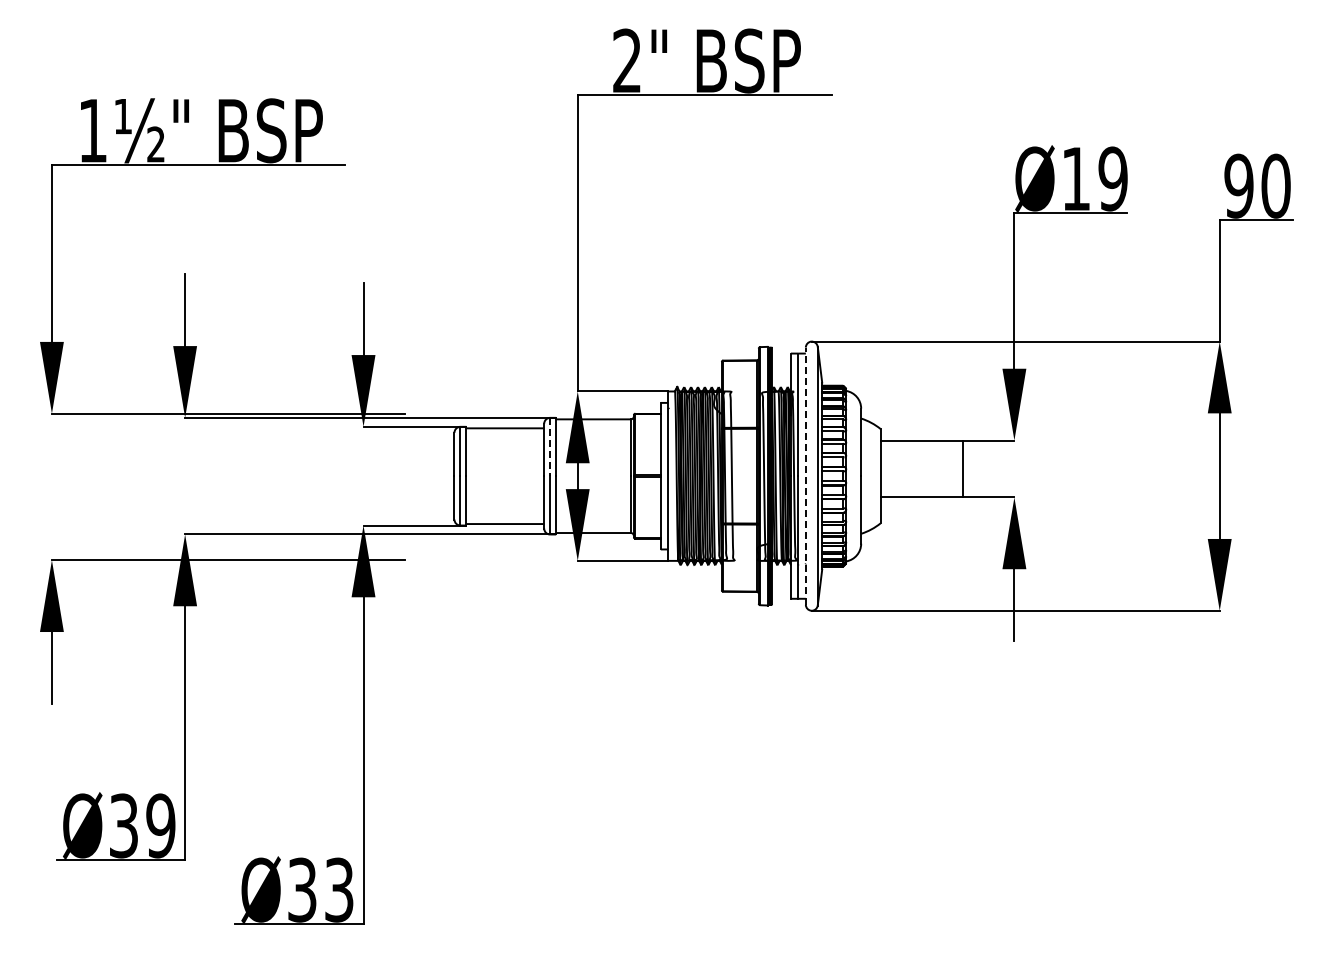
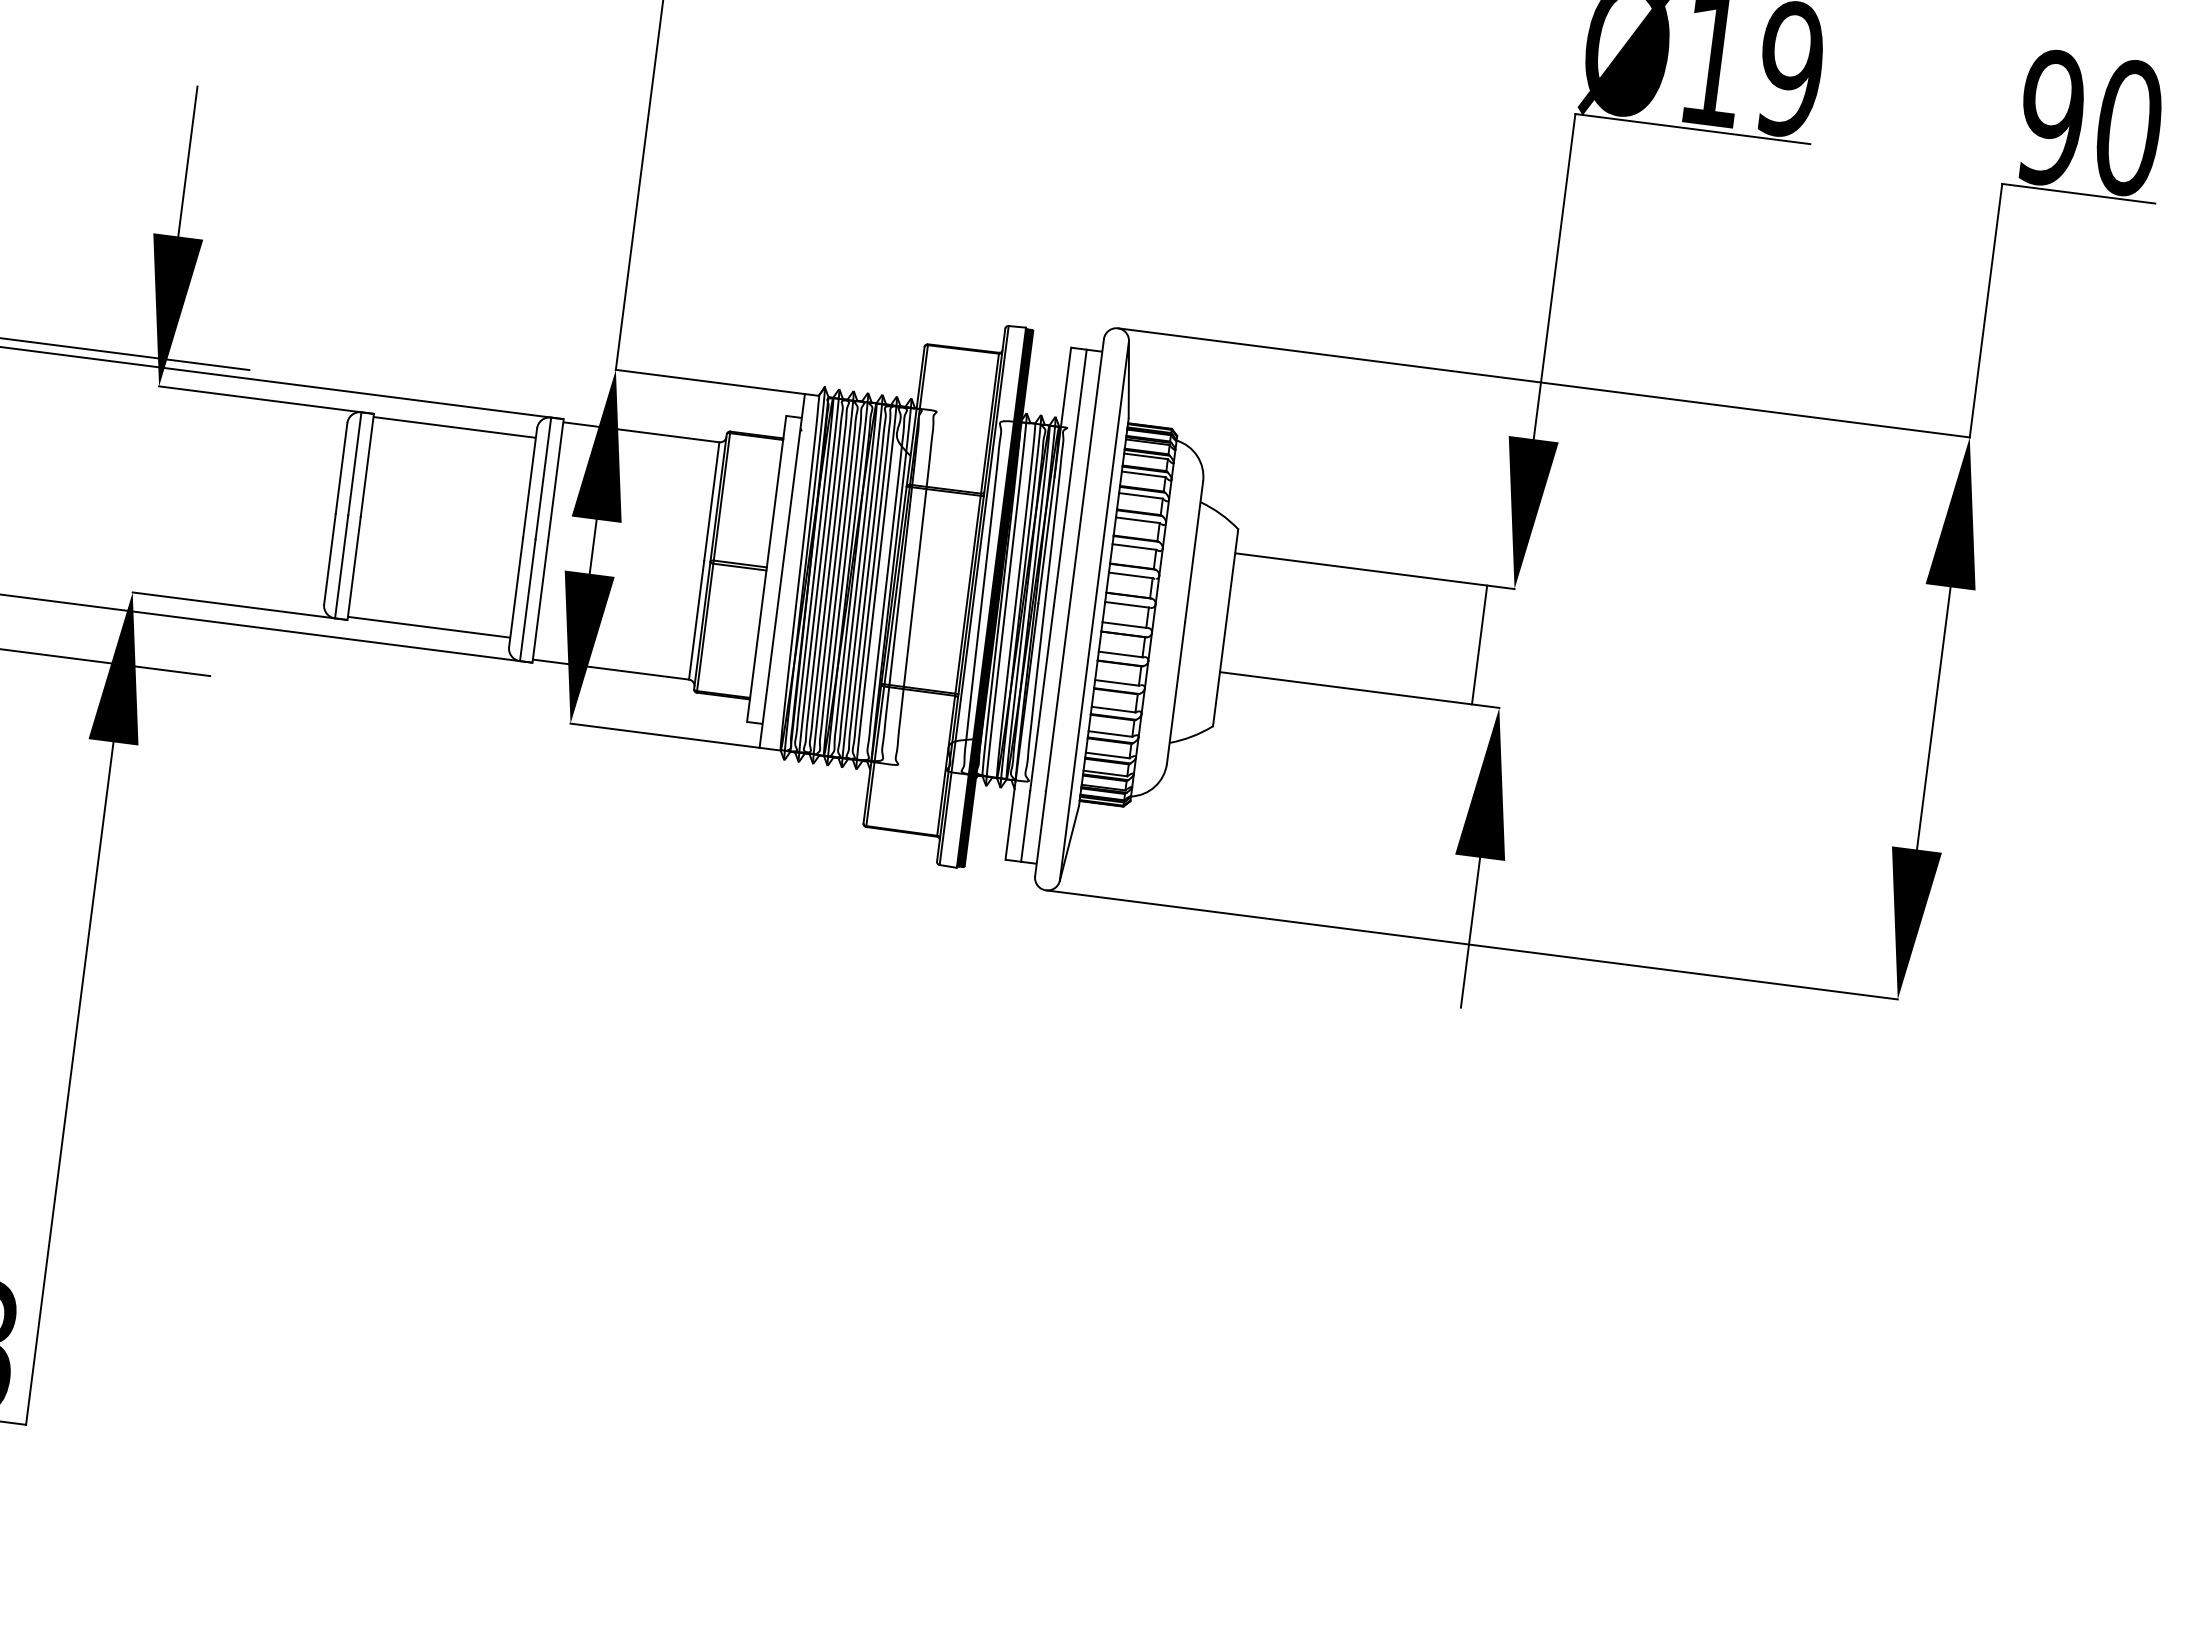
line: (550, 447) -> (543, 479), dashed -> solid
line: (963, 468) -> (1480, 644), moved
line: (805, 476) -> (1068, 608), dashed -> solid

